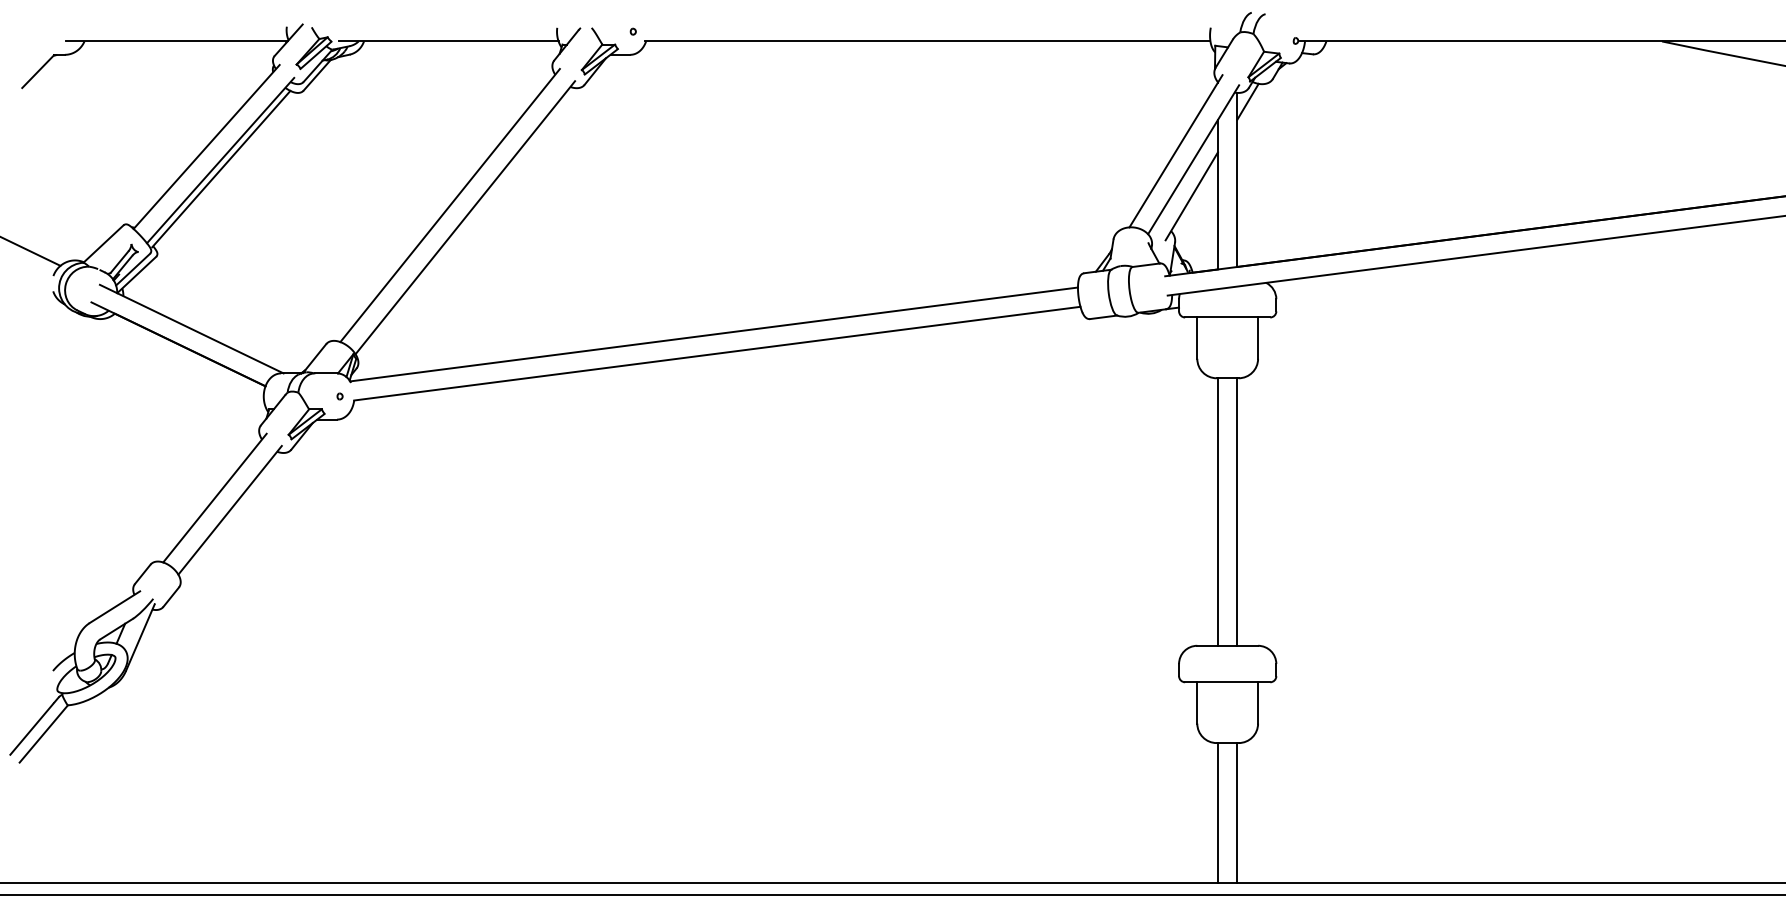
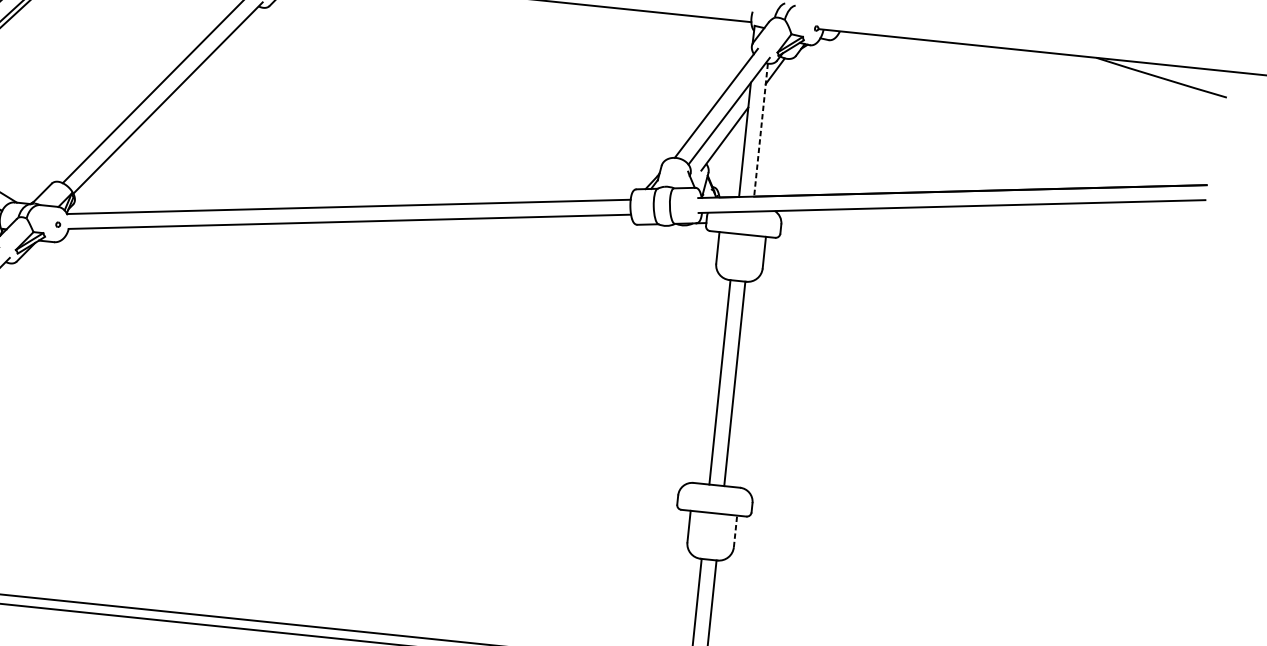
line: (1237, 180) -> (761, 130), solid -> dashed
line: (1258, 702) -> (735, 531), solid -> dashed

